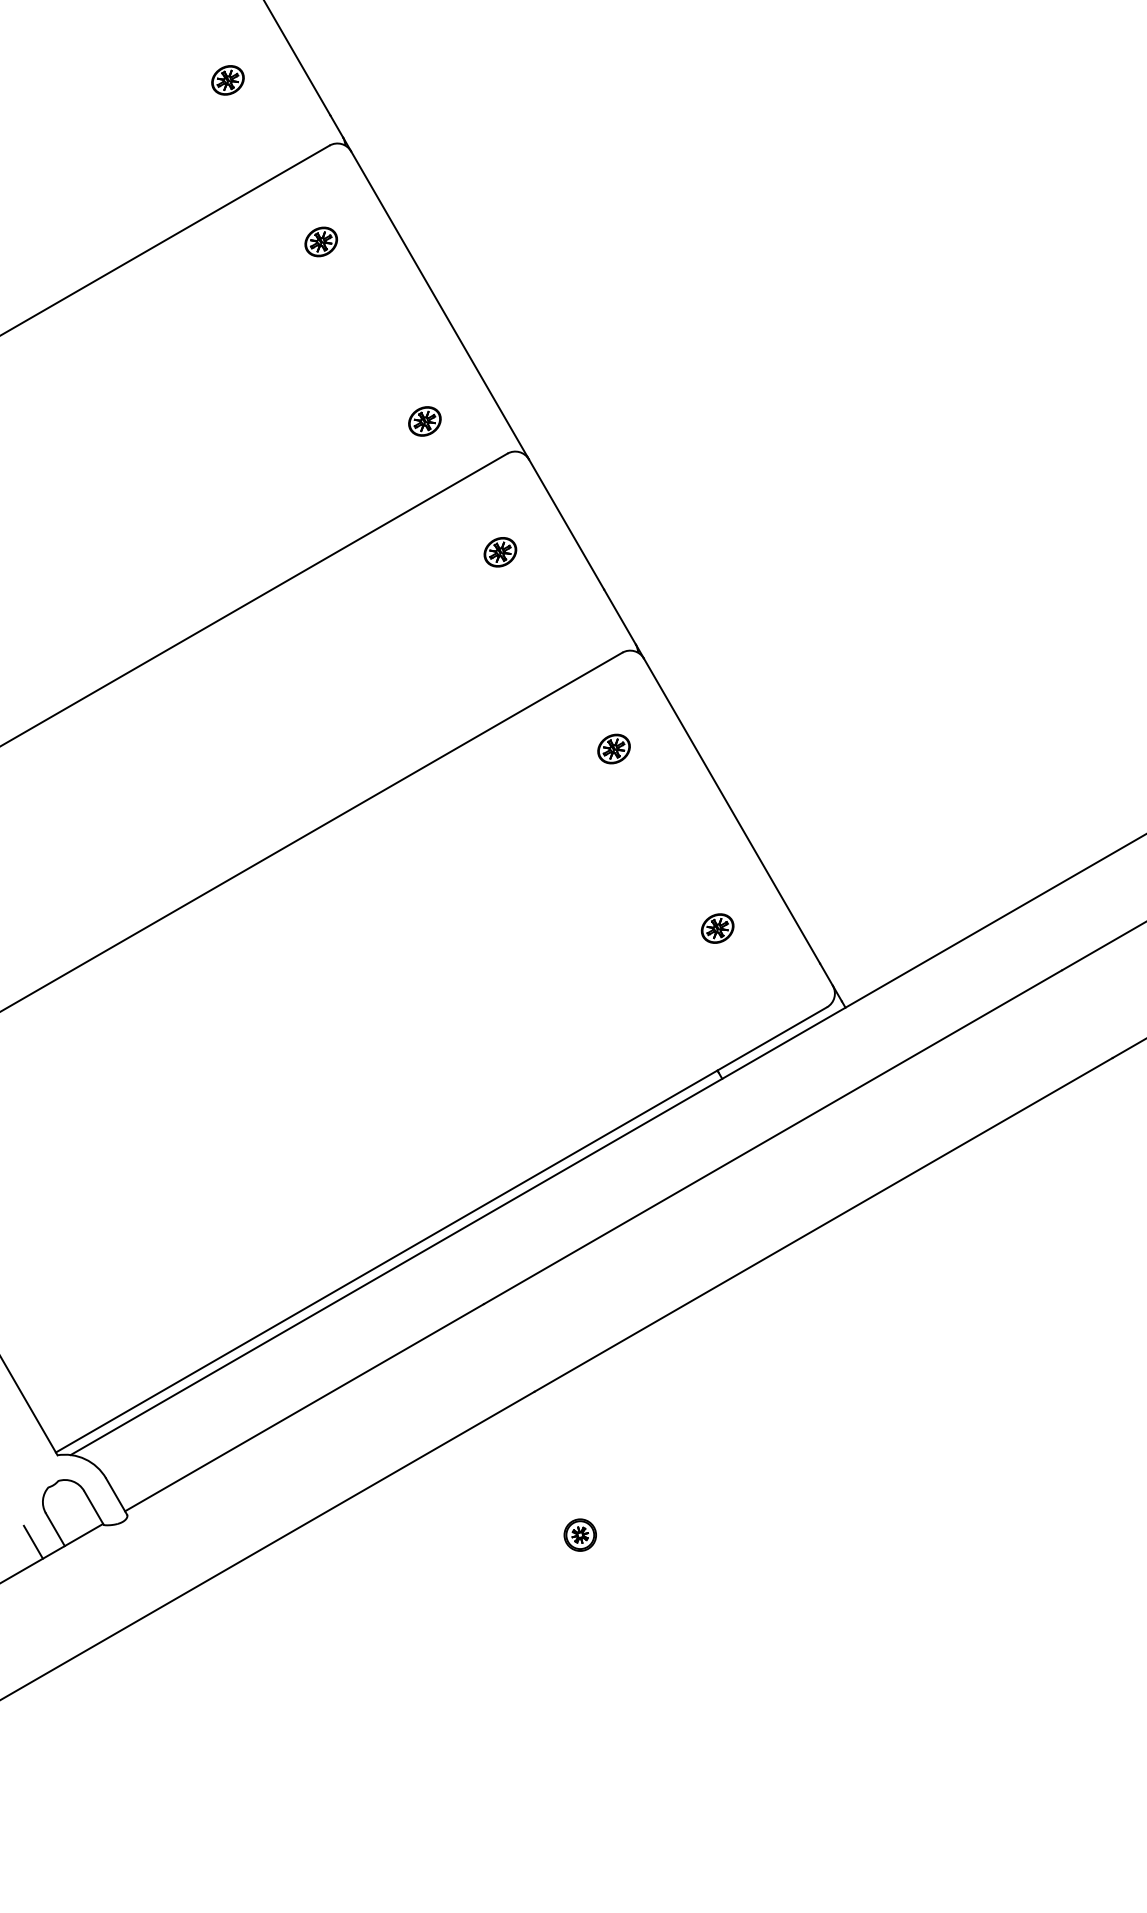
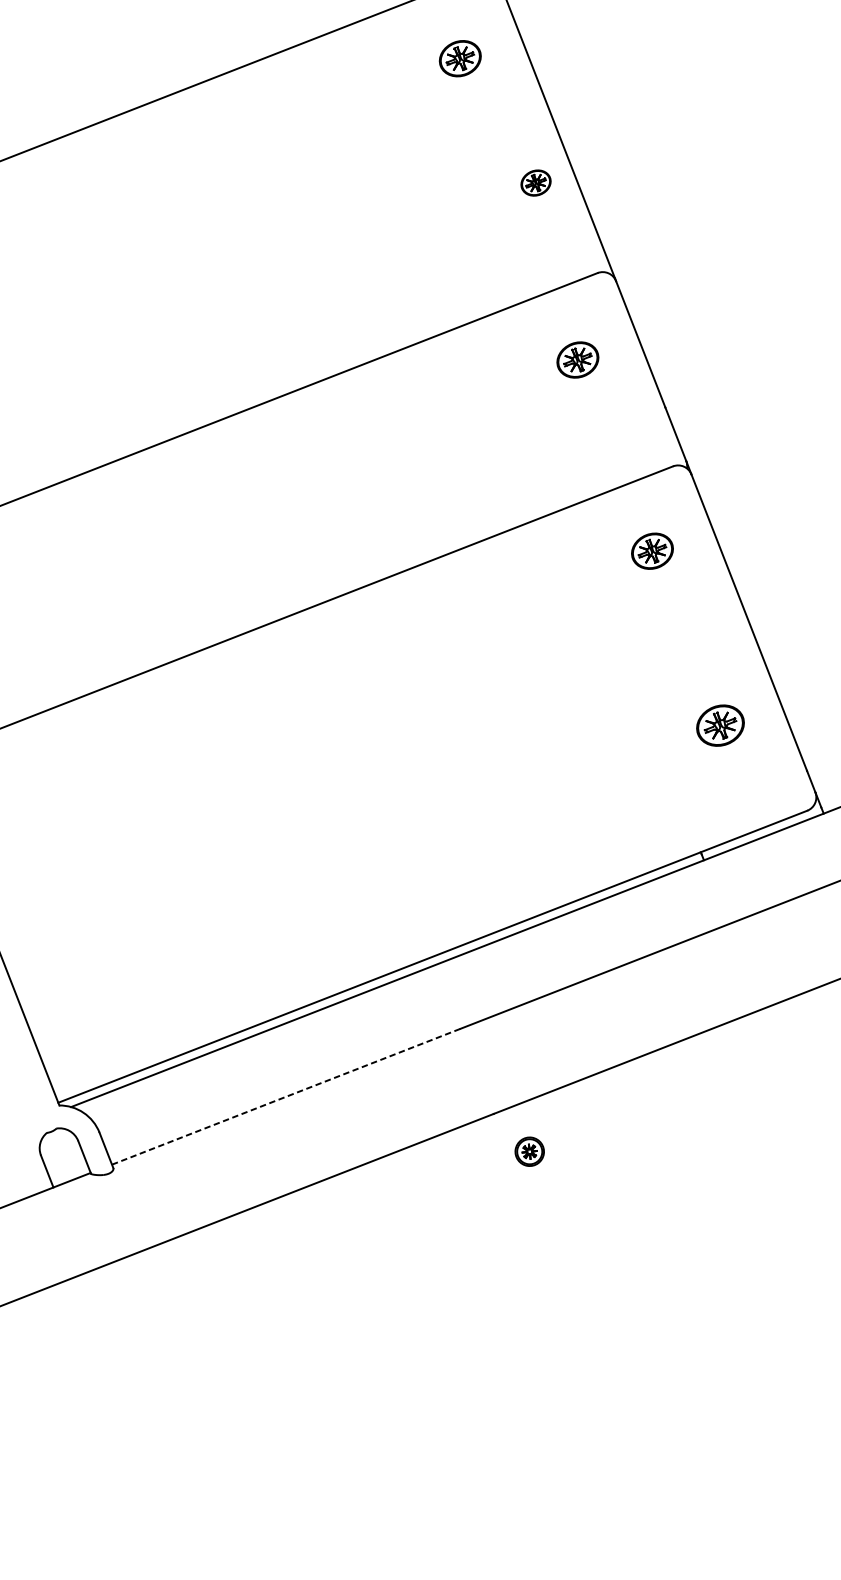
part: (321, 241) -> (460, 58), size x1.4
part: (424, 421) -> (535, 183), moved
part: (500, 552) -> (577, 360), size x1.4
part: (613, 748) -> (652, 550), size x1.4
part: (717, 928) -> (720, 725), size x1.6
line: (304, 1407) -> (286, 1096), solid -> dashed
part: (579, 1534) -> (529, 1151), moved
line: (32, 1541) -> (25, 1178), removed

